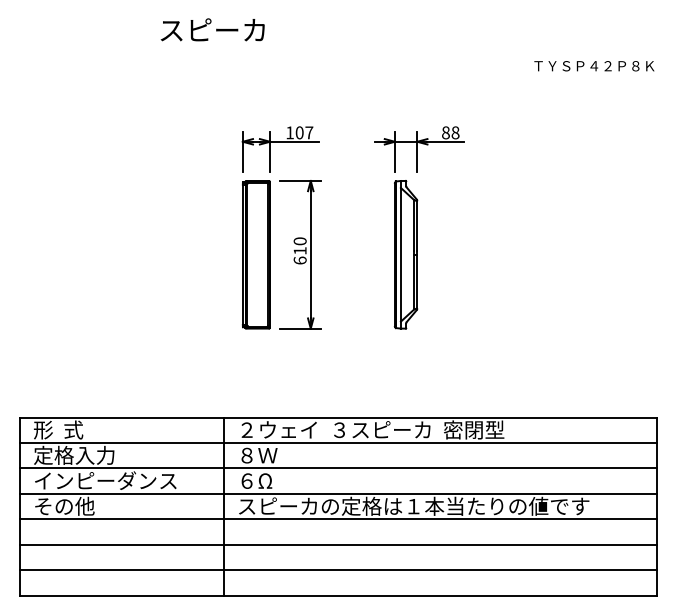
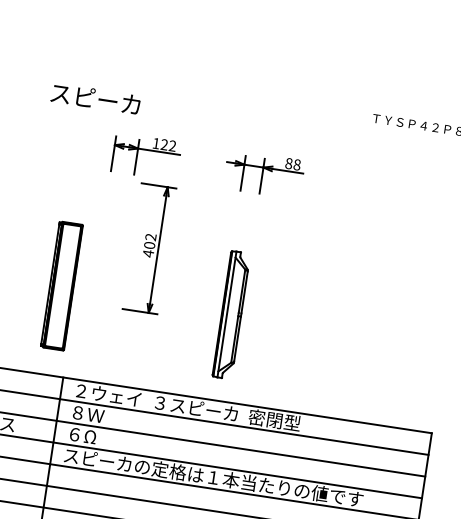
text: (212, 29) -> (95, 98), moved
text: (304, 132) -> (168, 145), 107 -> 122
text: (299, 250) -> (149, 244), 610 -> 402
part: (256, 254) -> (61, 285), moved
part: (405, 254) -> (230, 314), moved

